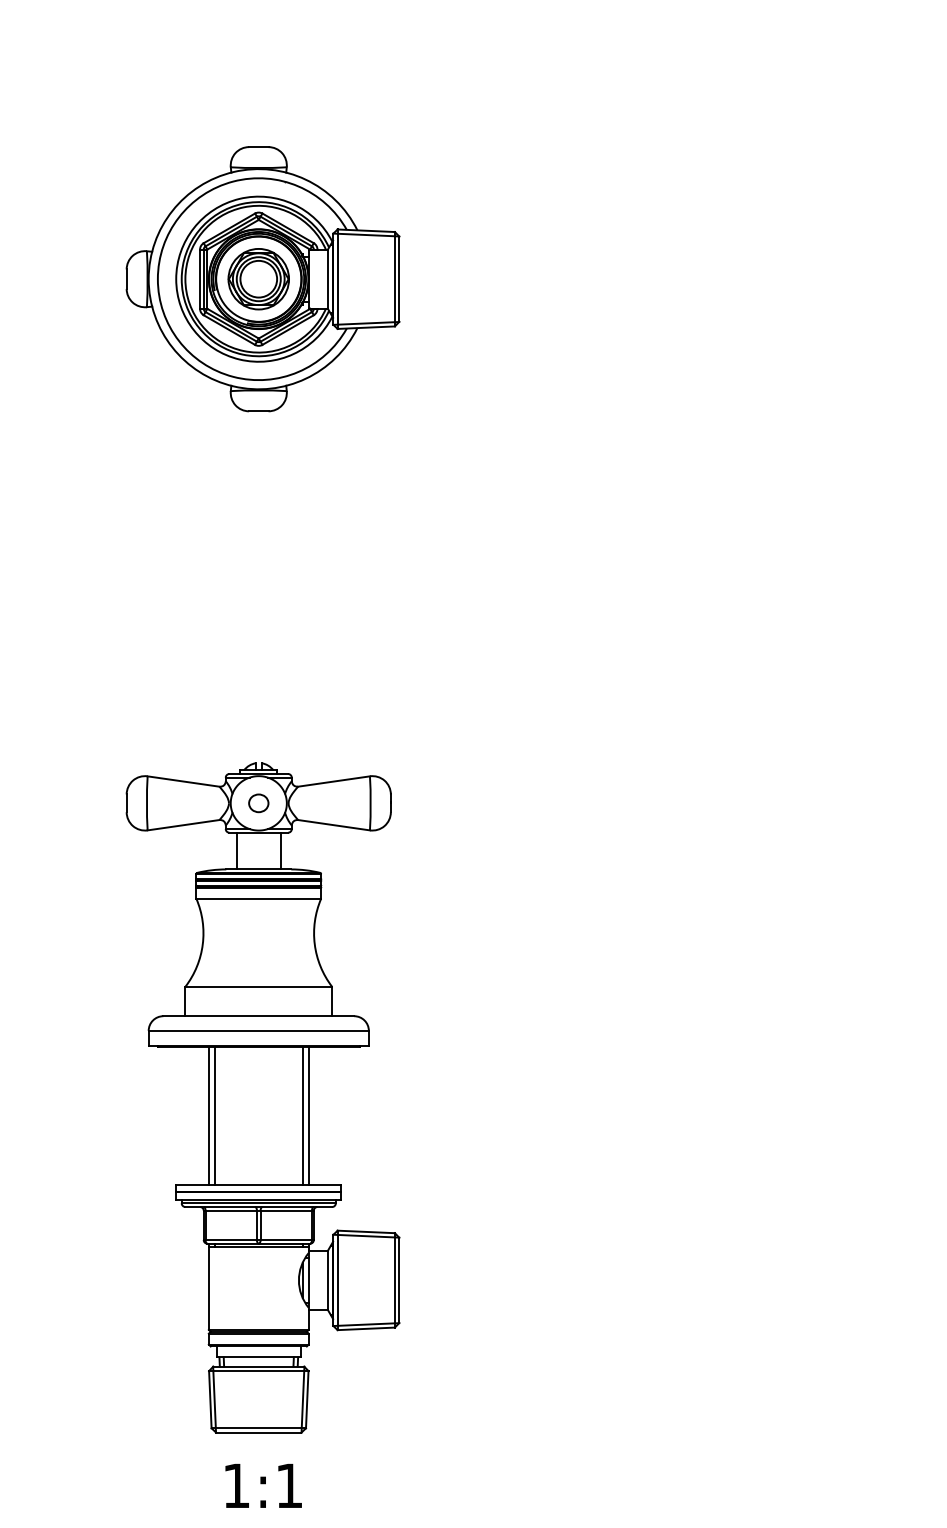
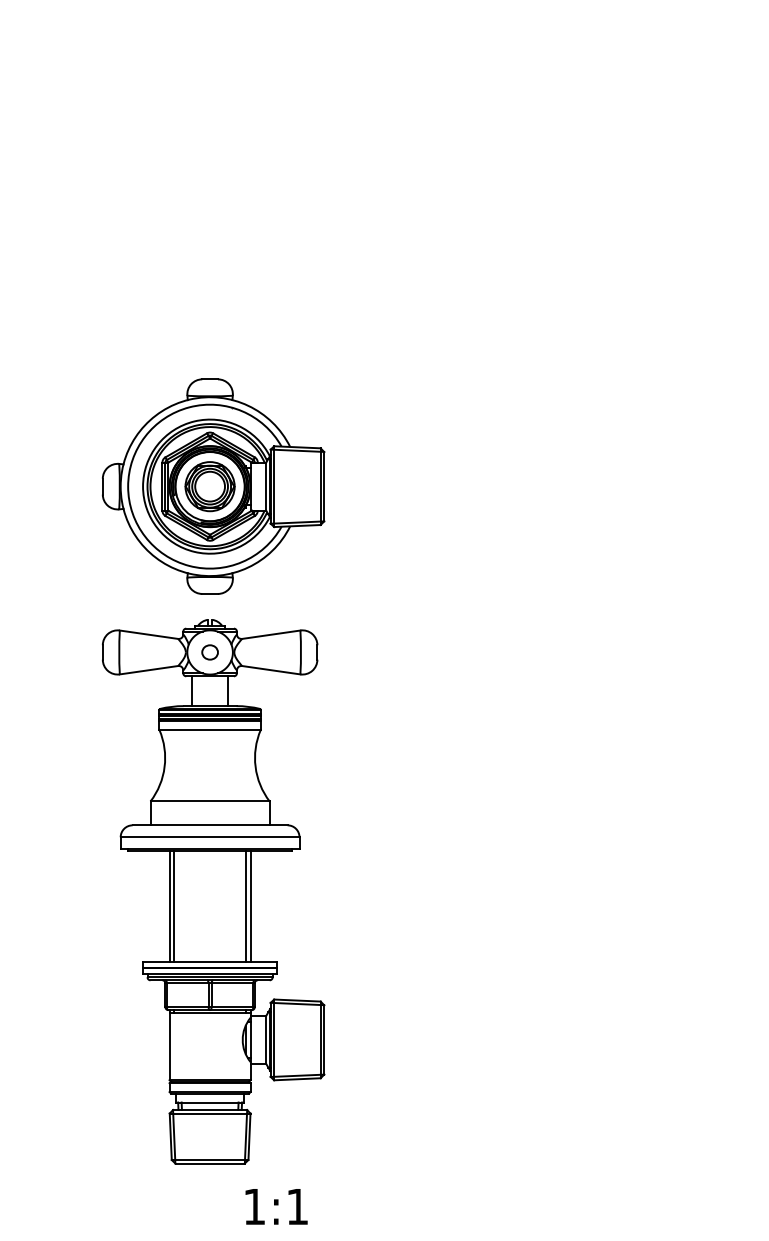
part: (262, 279) -> (213, 486), moved
text: (263, 1485) -> (276, 1206), moved

